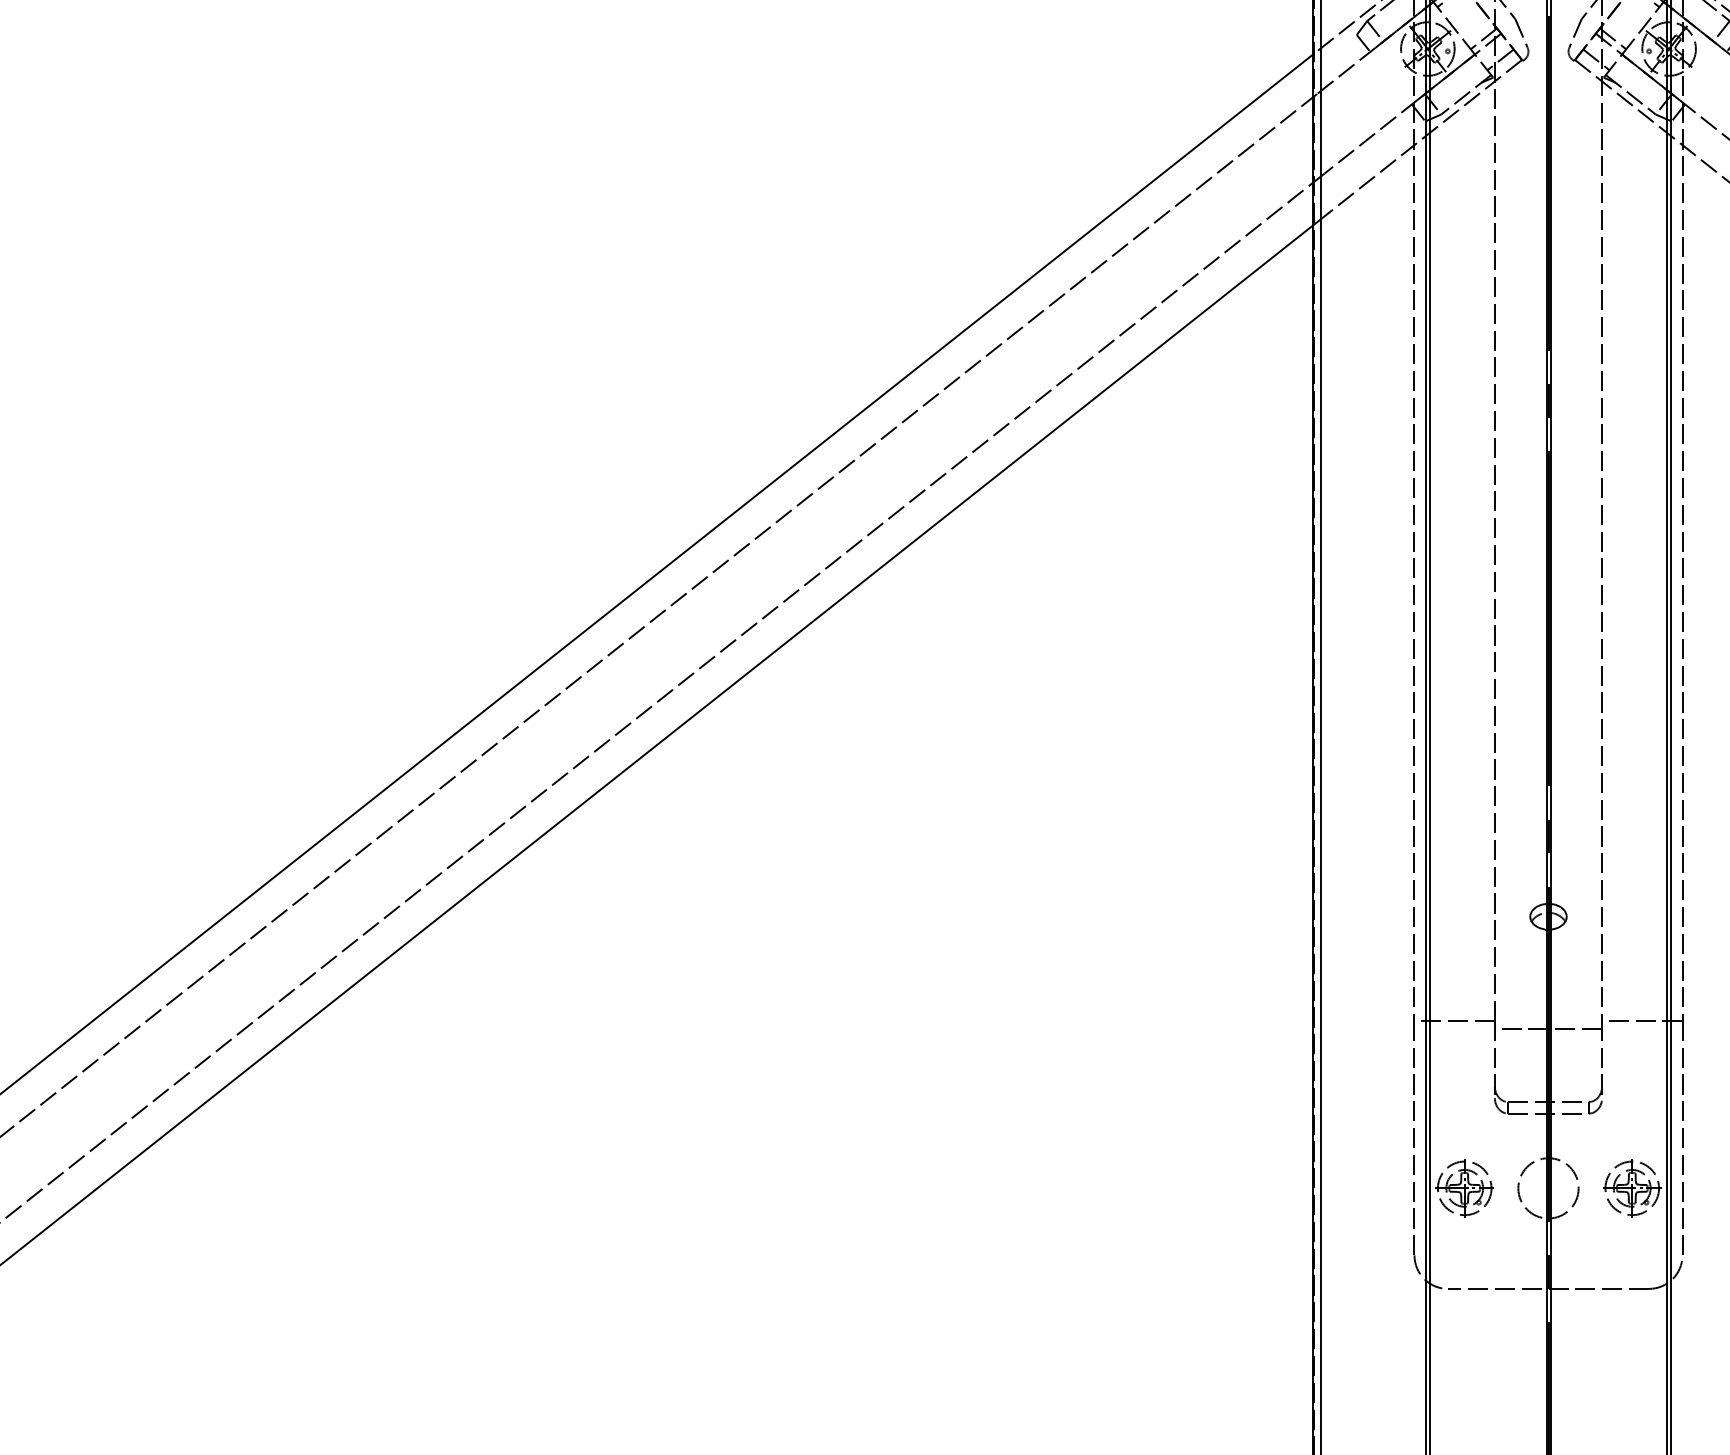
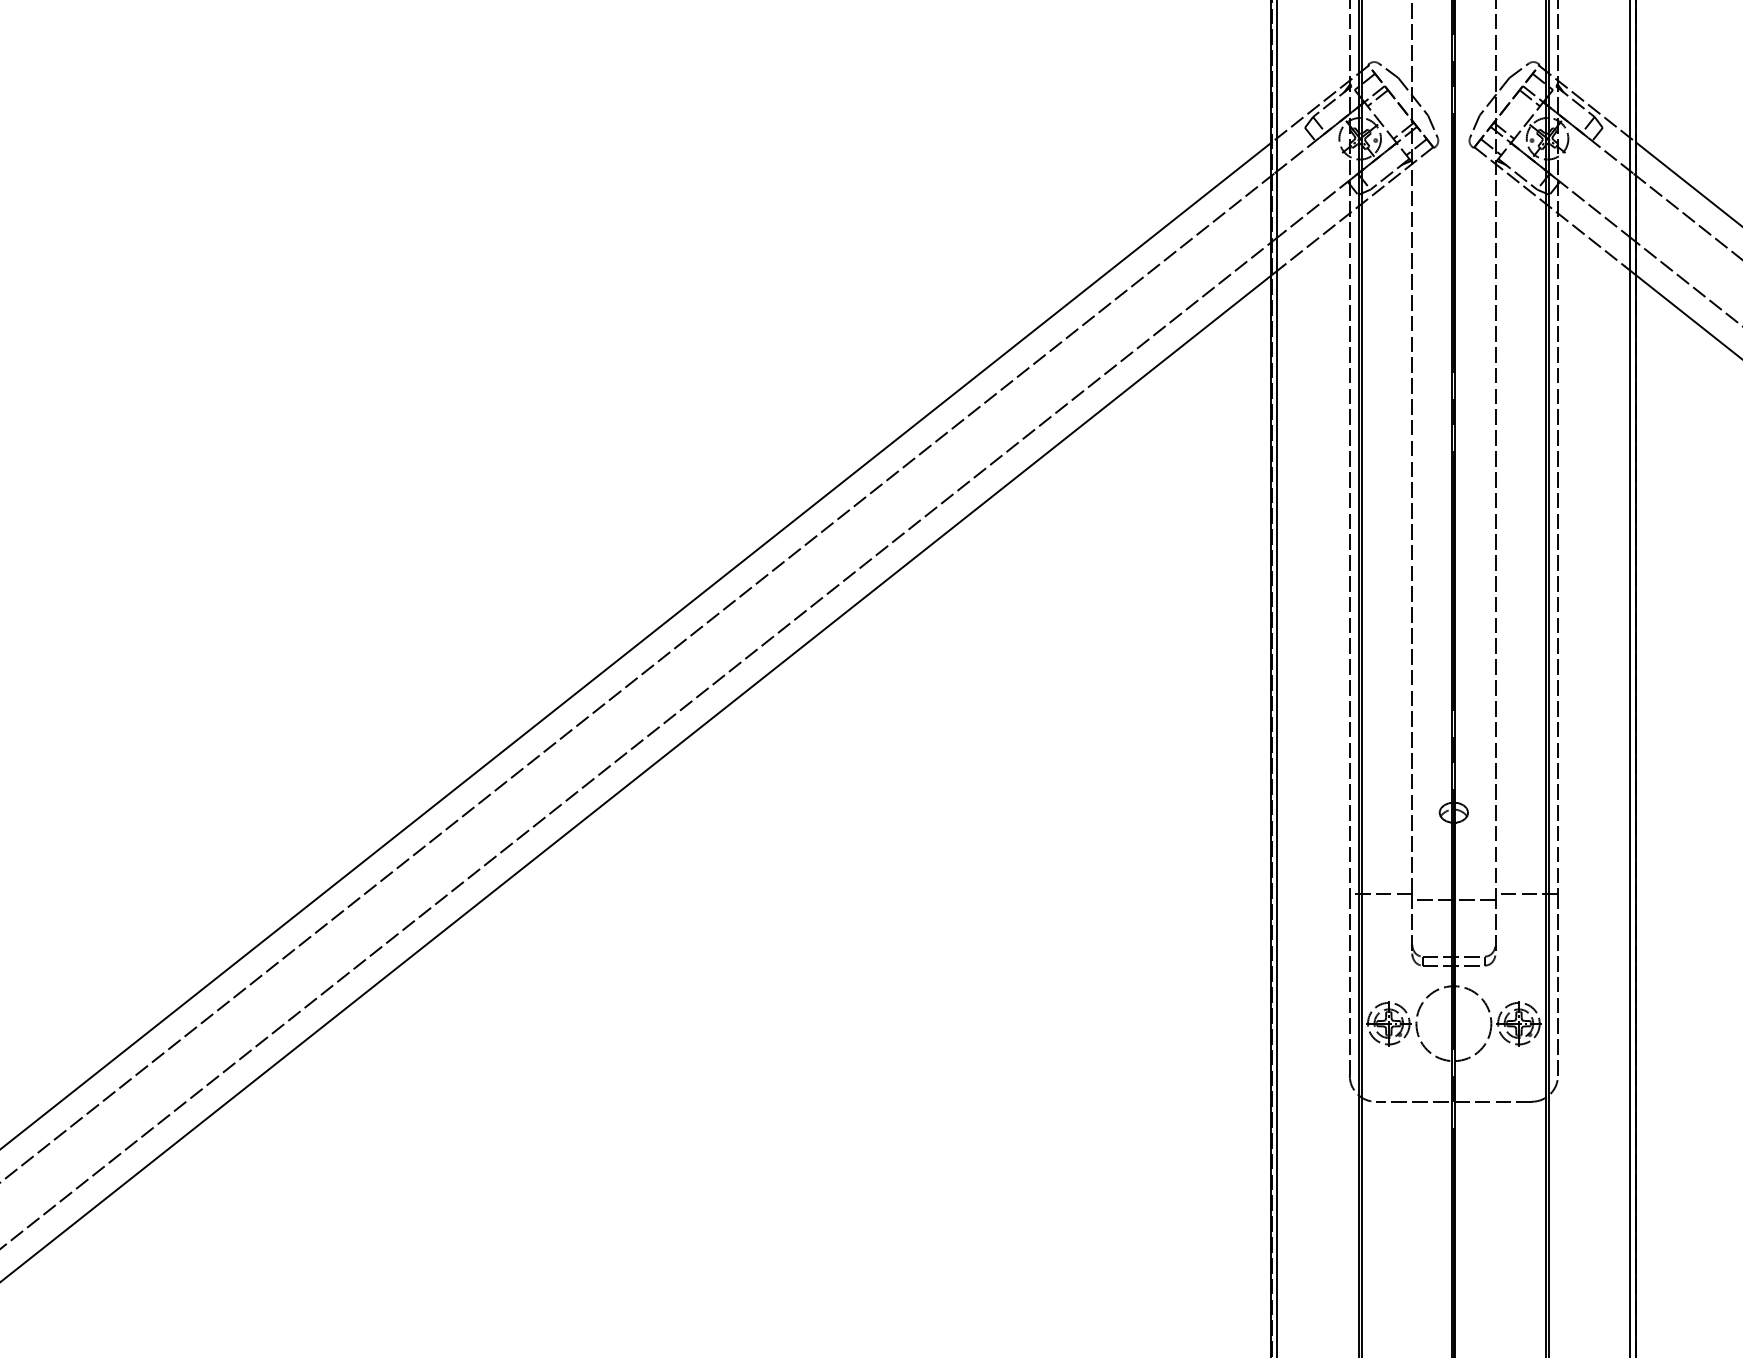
circle: (1548, 1188) -> (1453, 1023), size x1.6

